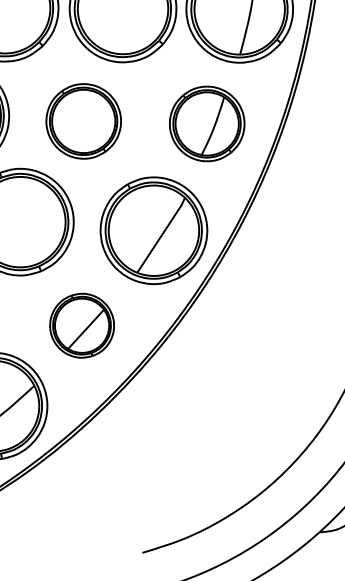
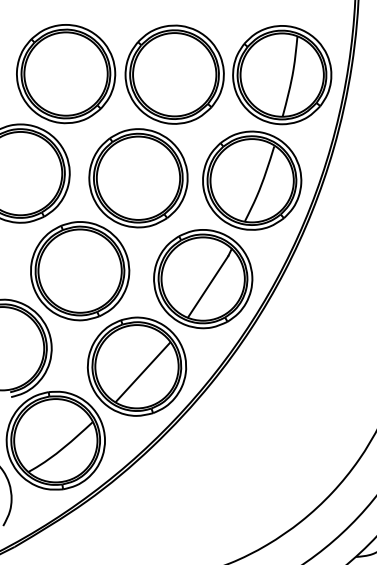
part: (83, 121) -> (138, 178), size x1.43
part: (207, 123) -> (252, 180), size x1.43
part: (81, 325) -> (136, 366), size x1.67

